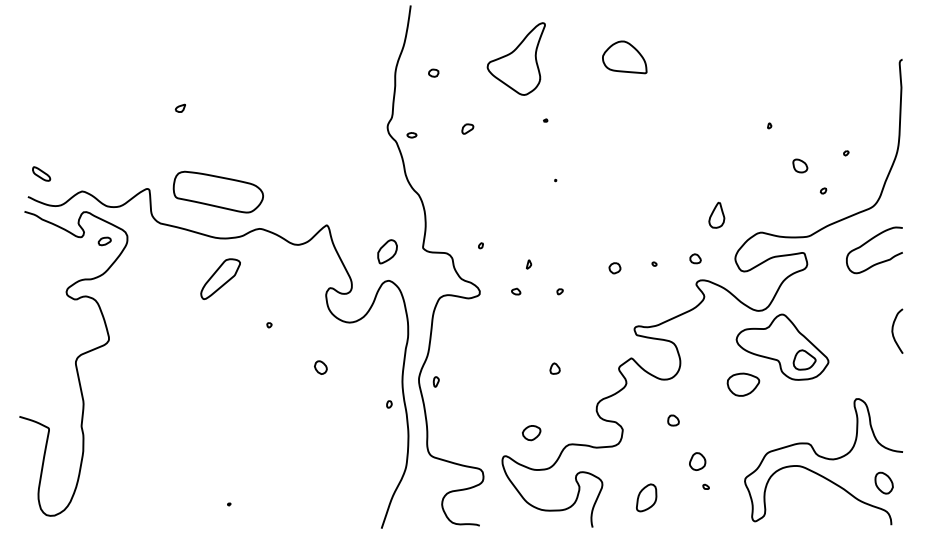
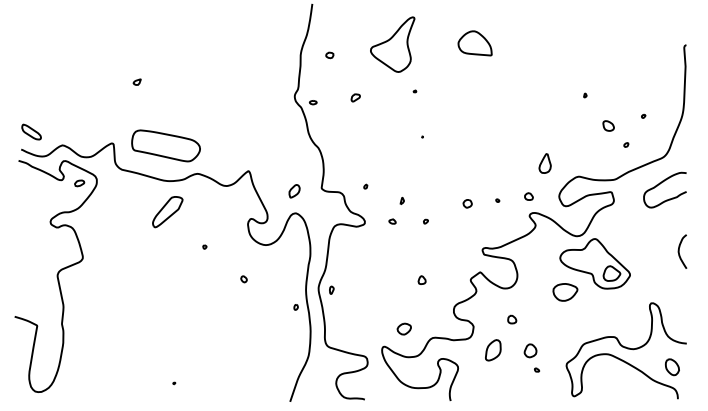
part: (41, 173) -> (31, 131), size x1.43
part: (386, 251) -> (293, 191), size x0.71
part: (320, 367) -> (243, 279), size x0.62
part: (646, 497) -> (493, 350), moved

